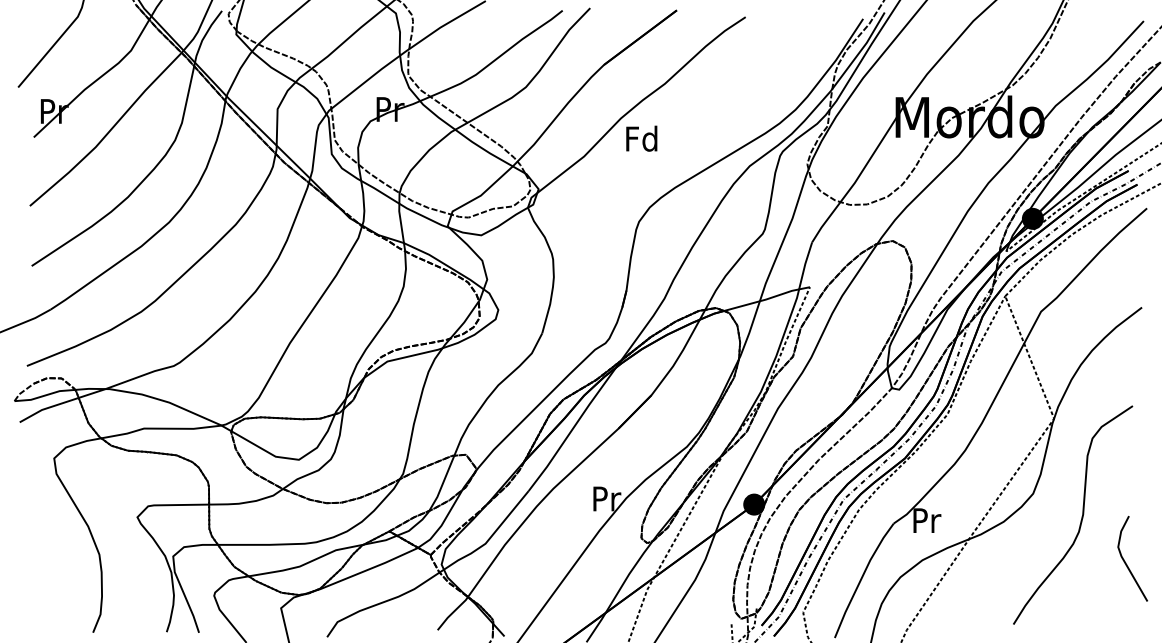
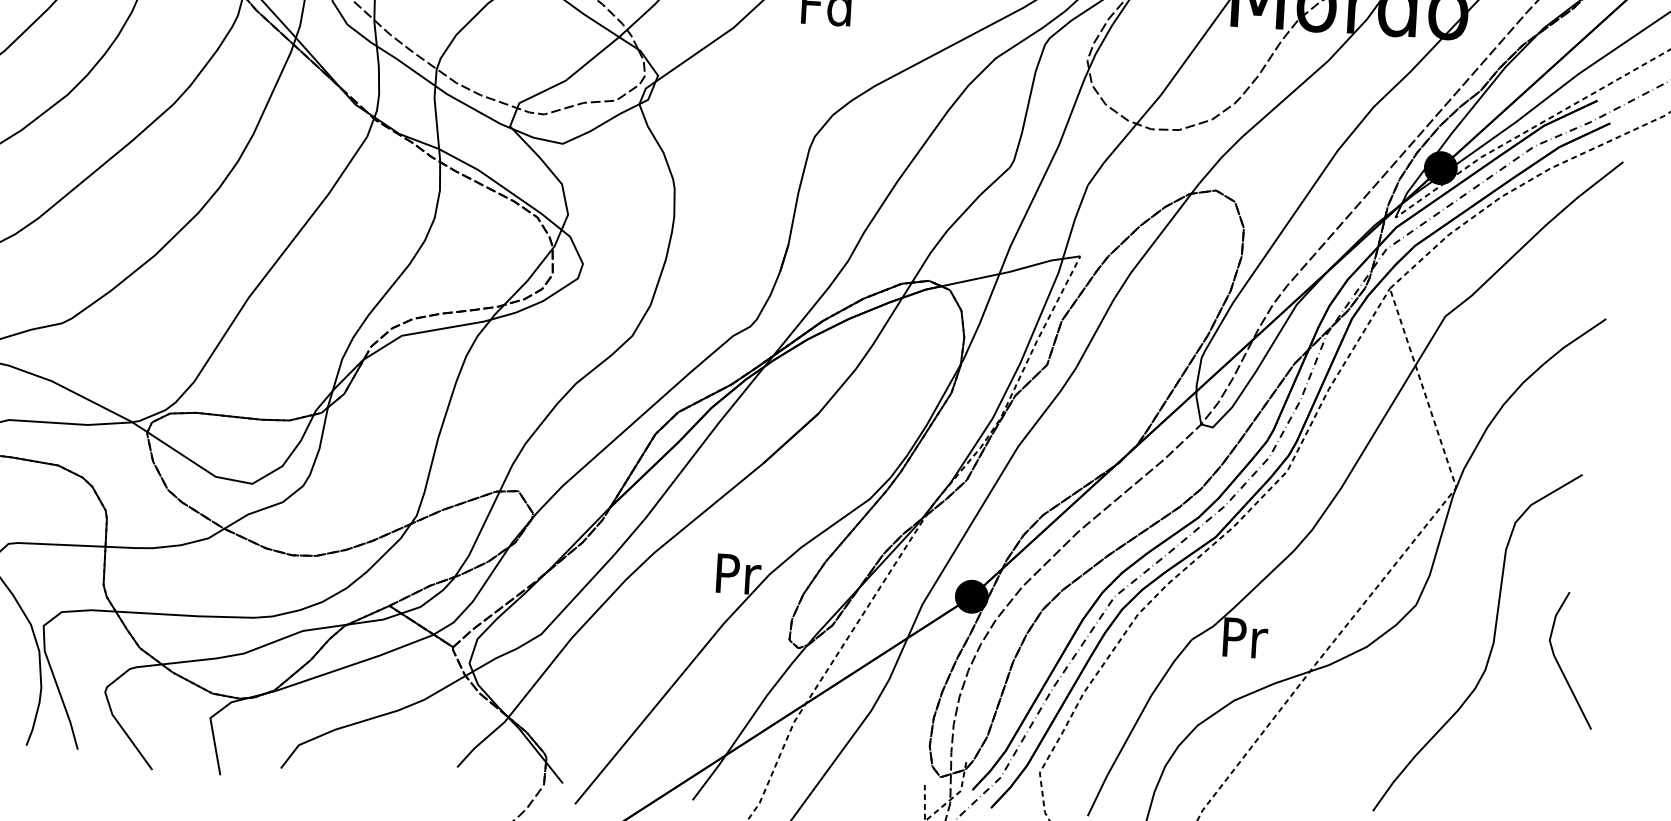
line: (1126, 562) -> (1561, 665), moved

